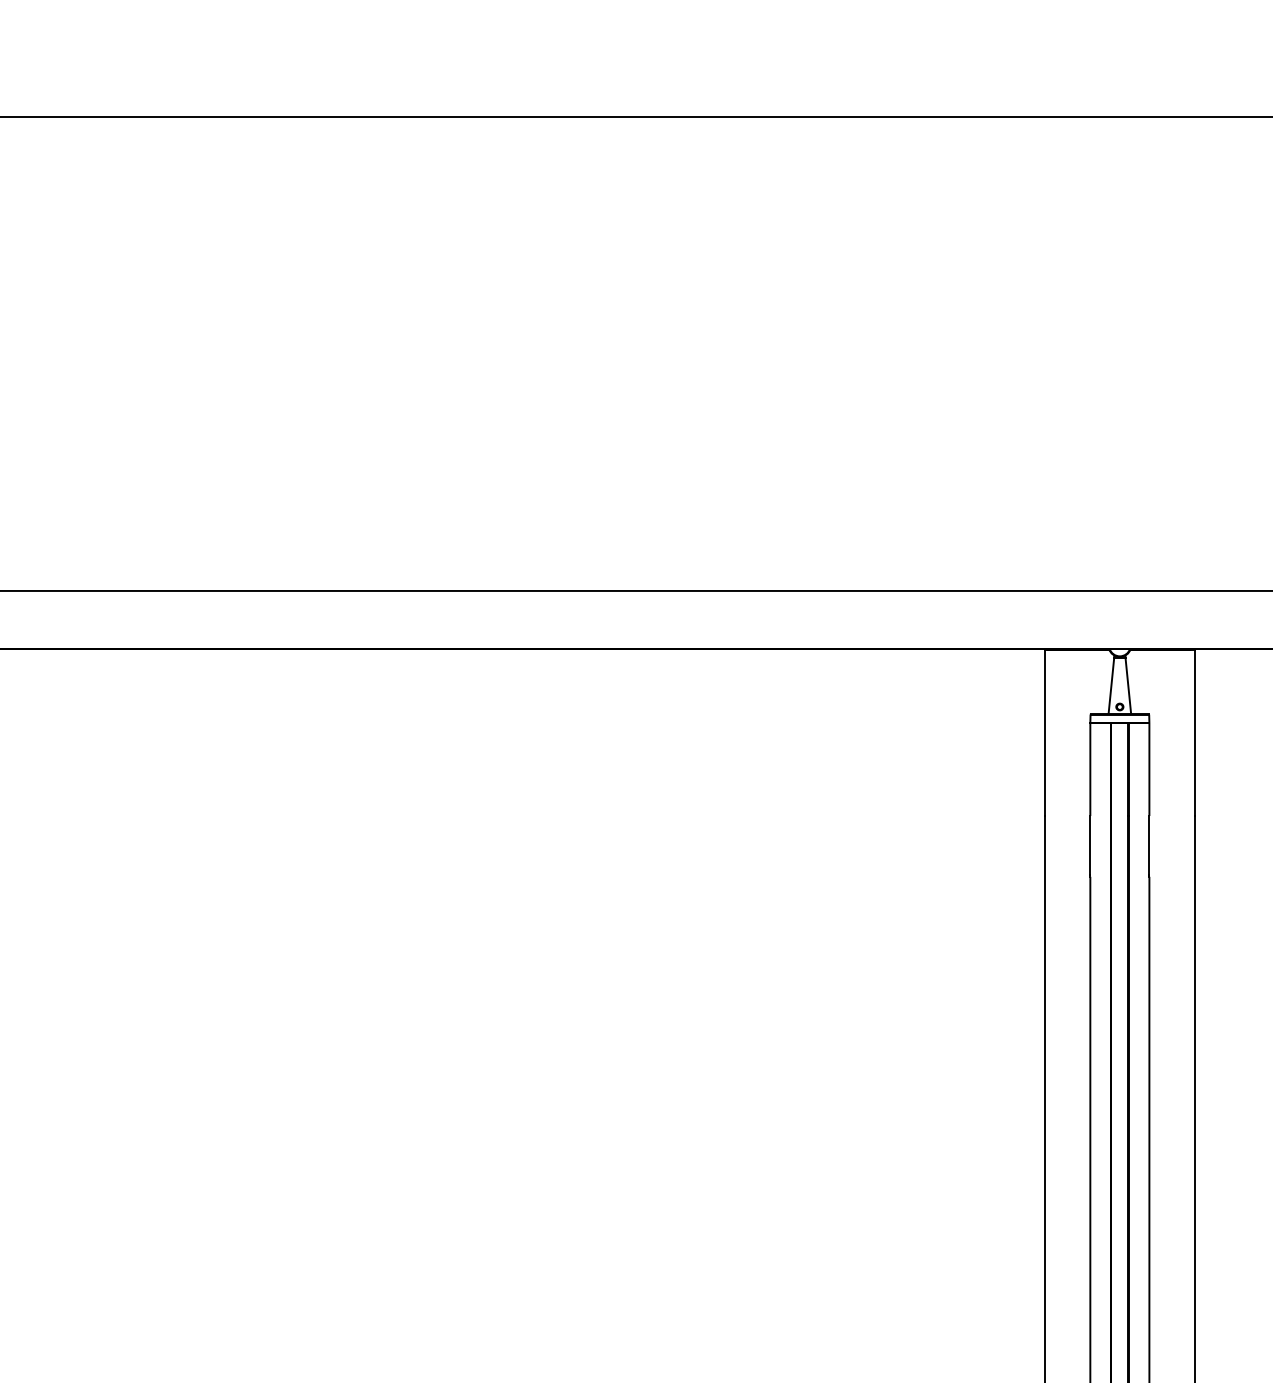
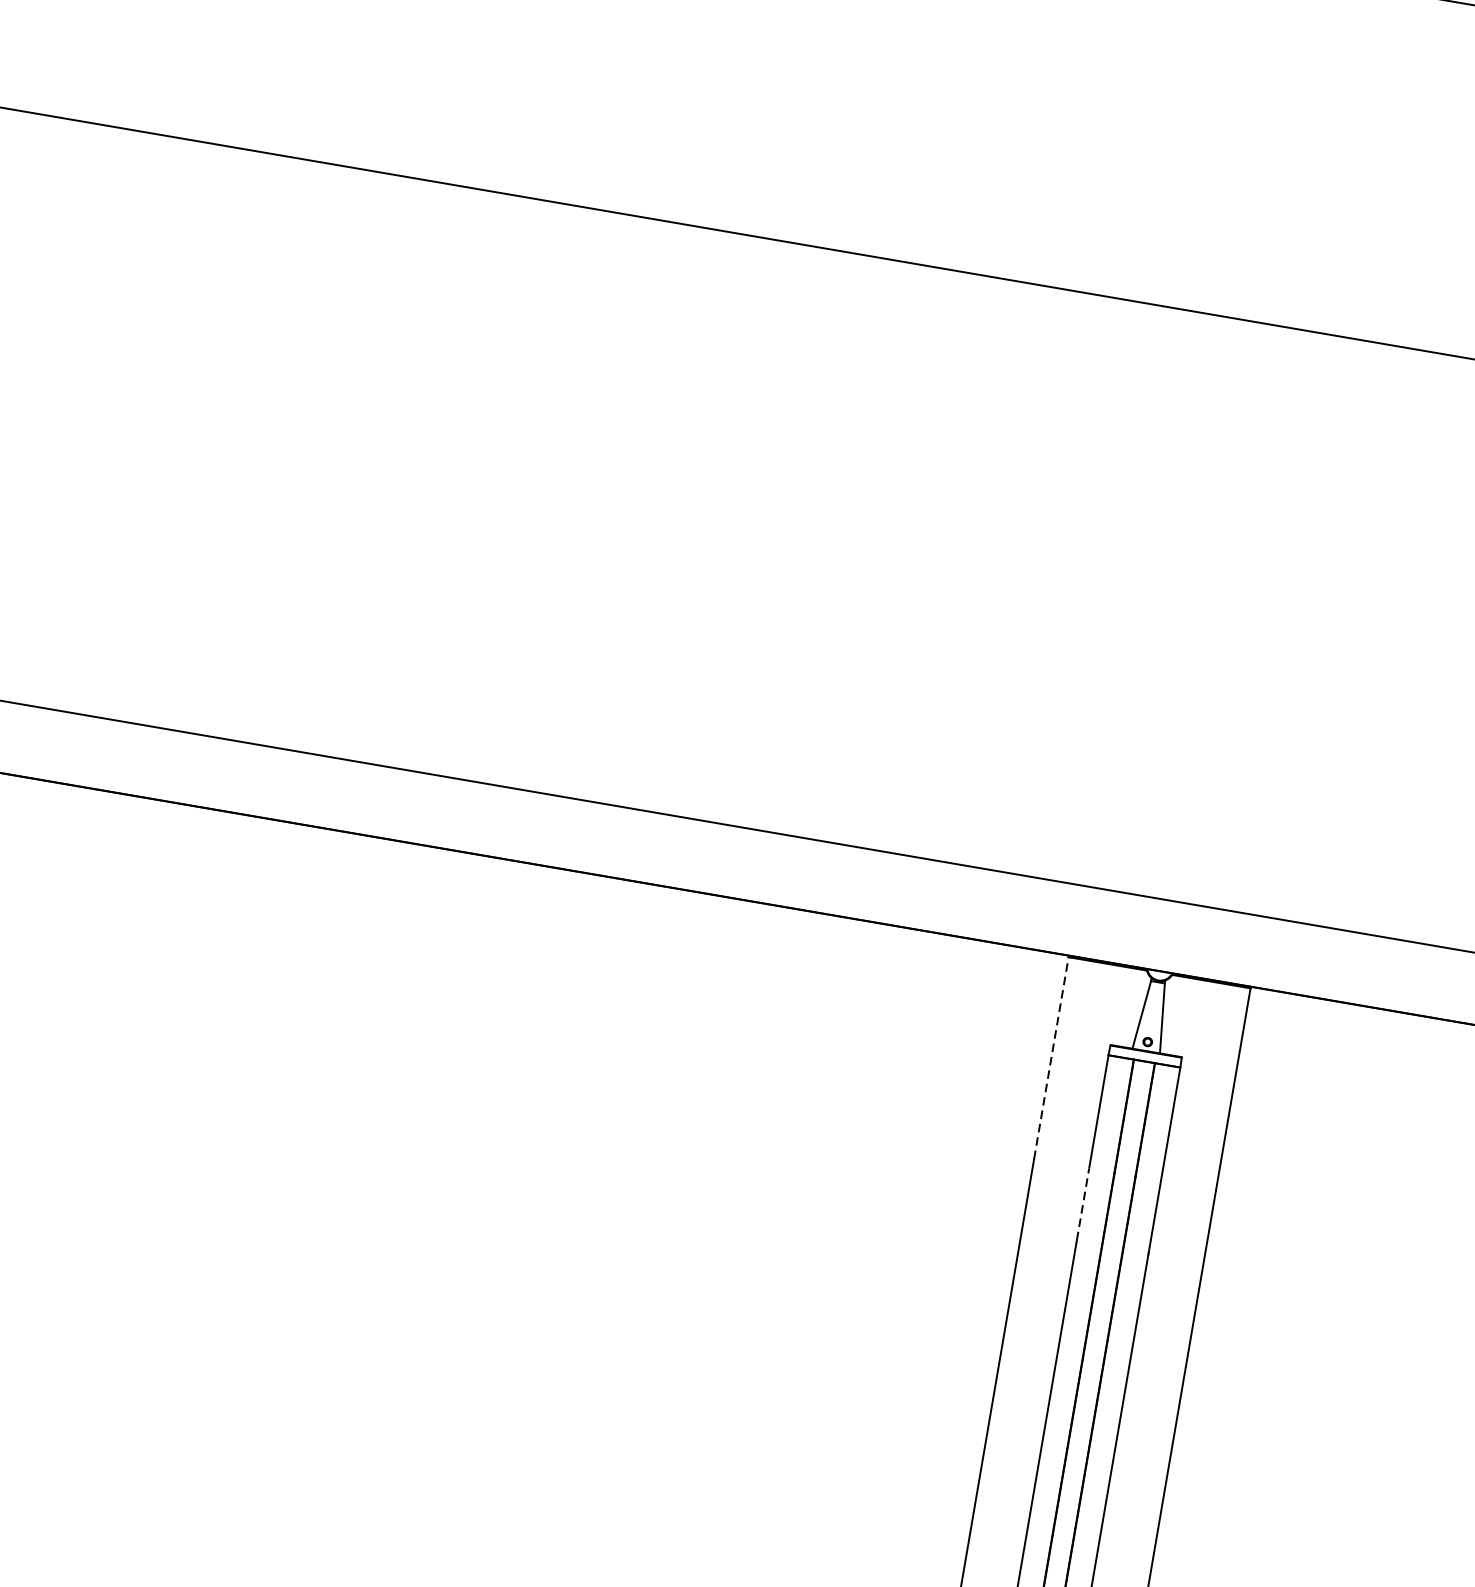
line: (1045, 732) -> (1052, 1057), solid -> dashed
line: (1090, 845) -> (1083, 1204), solid -> dashed

